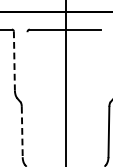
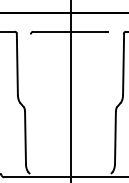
line: (14, 61) -> (17, 64), dashed -> solid
line: (22, 132) -> (25, 138), dashed -> solid

